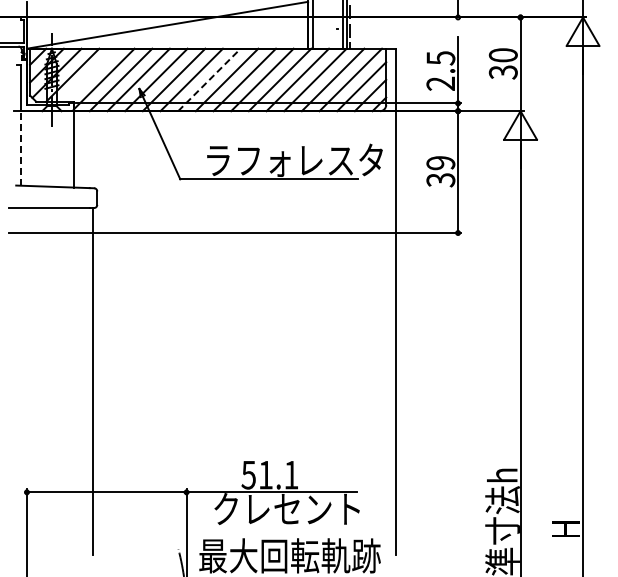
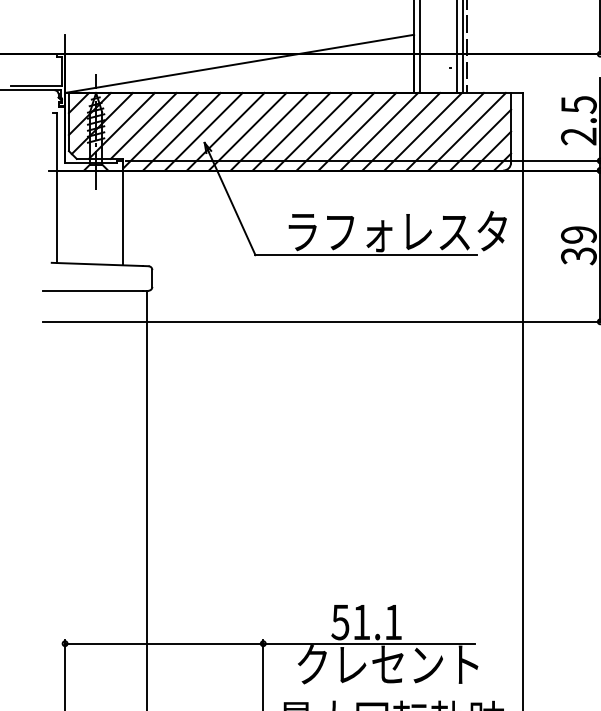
line: (89, 74) -> (142, 124), added
line: (209, 79) -> (291, 131), dashed -> solid
line: (20, 147) -> (57, 215), dashed -> solid

